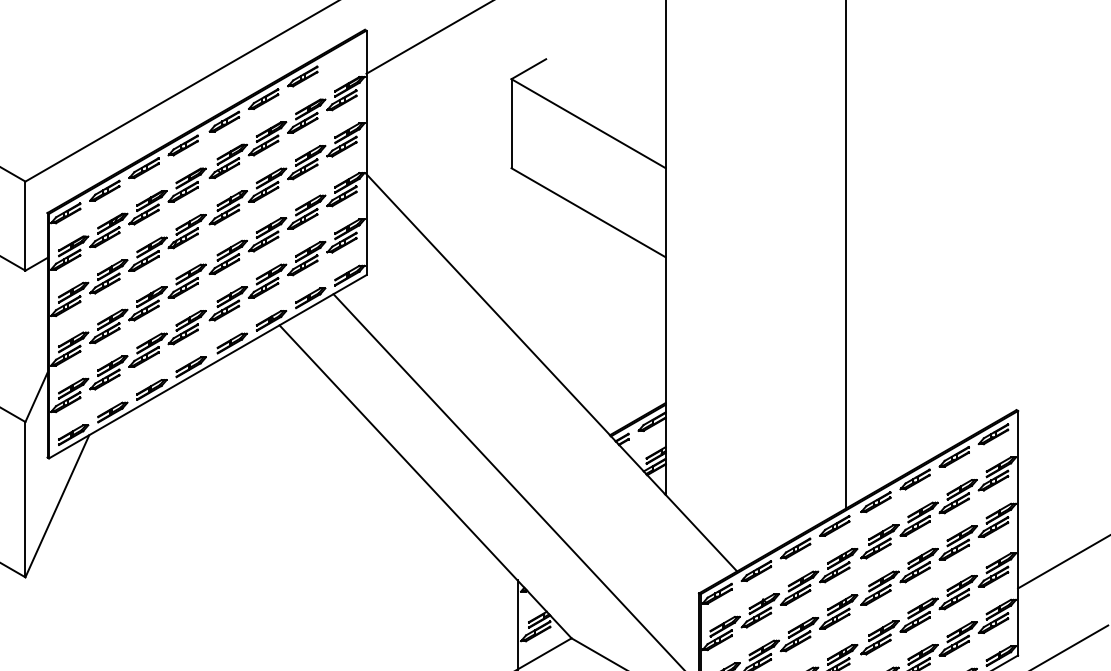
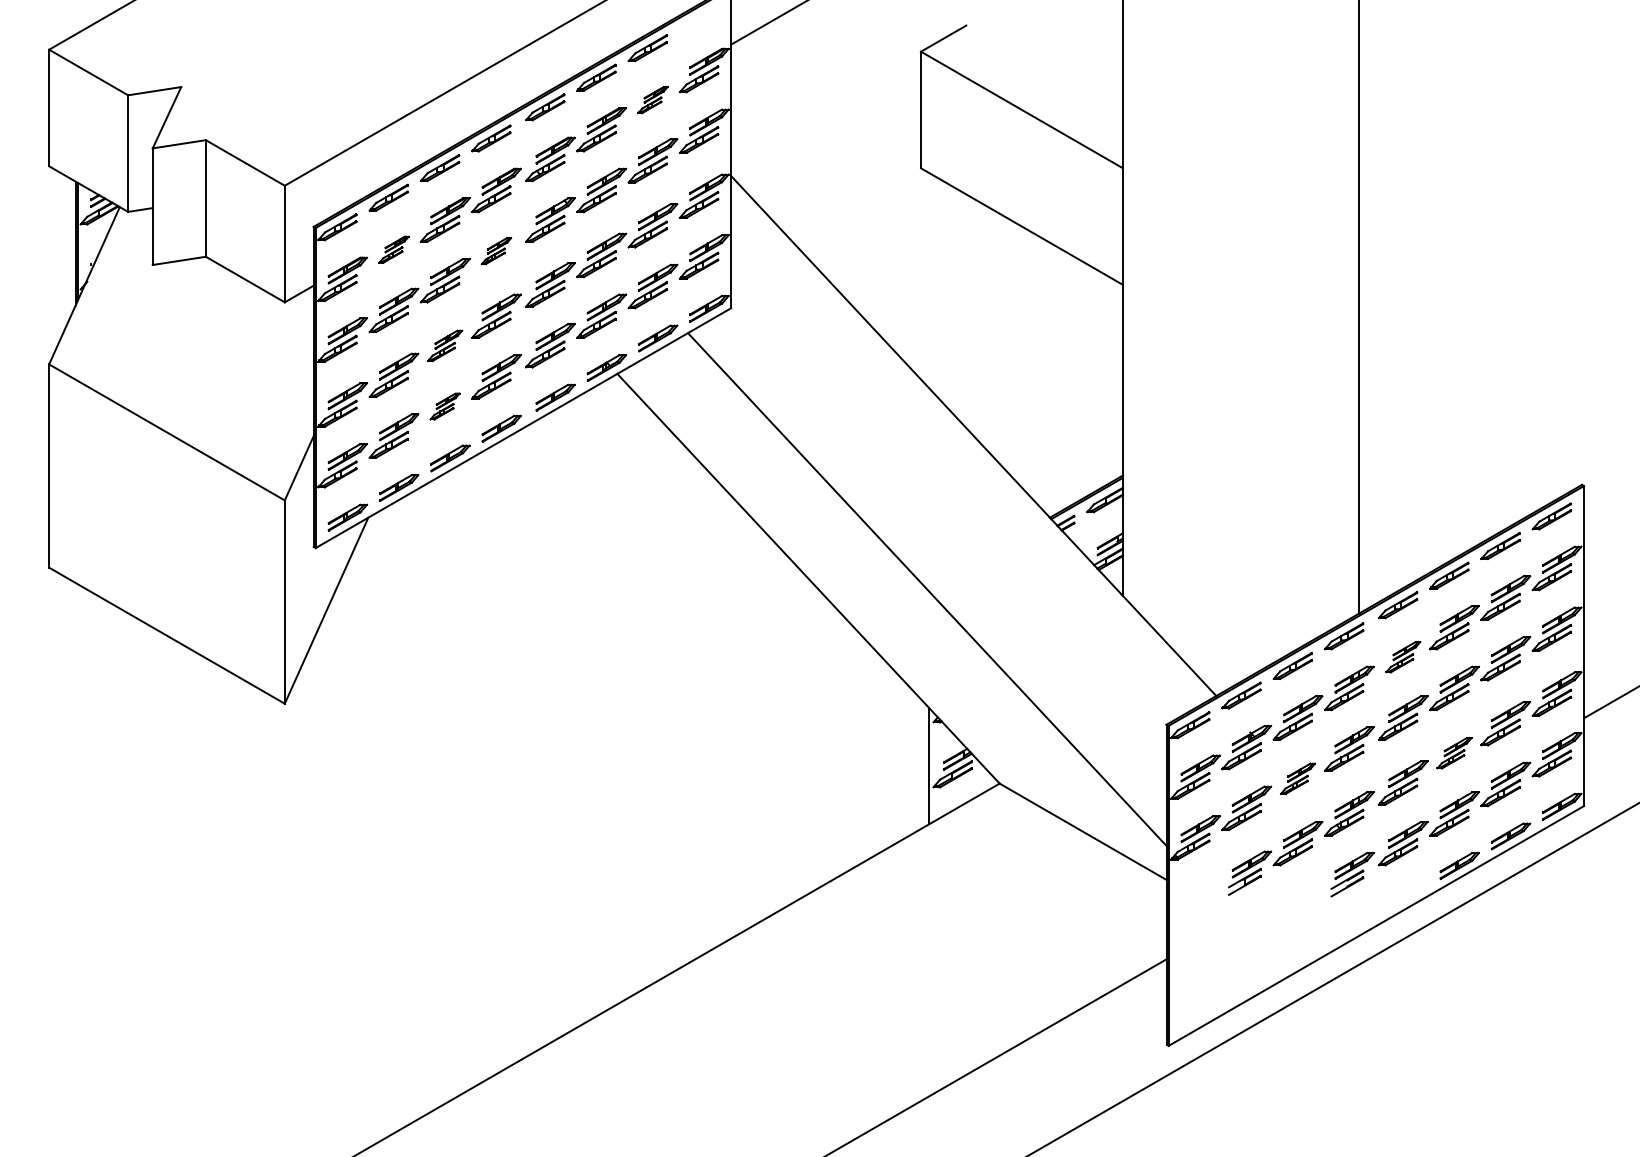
part: (306, 115) -> (652, 99), size x0.6
part: (108, 230) -> (393, 249), size x0.6
part: (187, 231) -> (496, 250), size x0.6
part: (147, 303) -> (444, 345), size x0.7
part: (147, 350) -> (444, 406), size x0.6
part: (880, 541) -> (1403, 656), size x0.7
part: (919, 614) -> (1454, 752), size x0.7
part: (799, 634) -> (1297, 778), size x0.7

